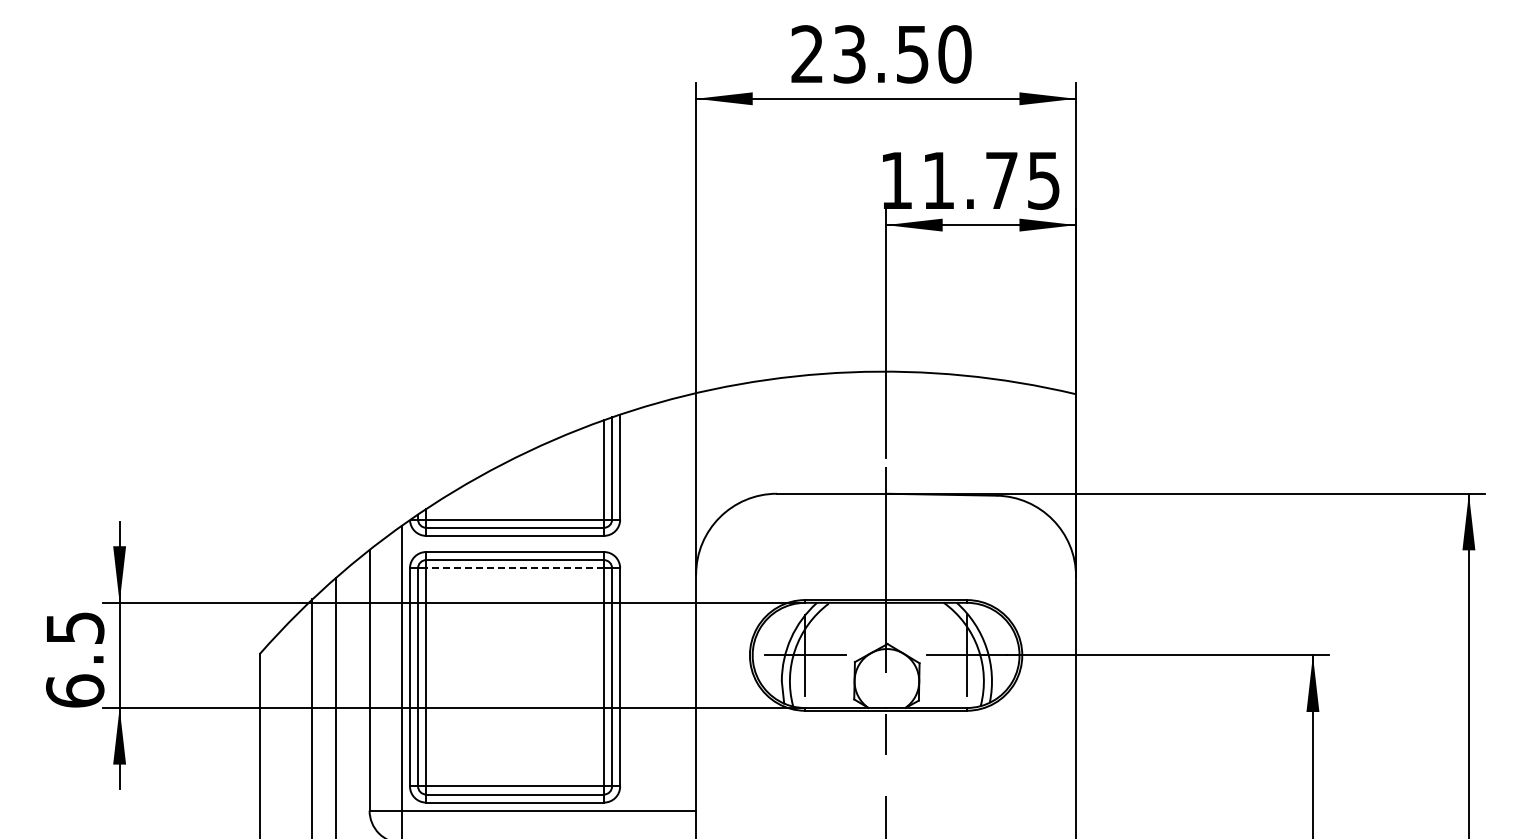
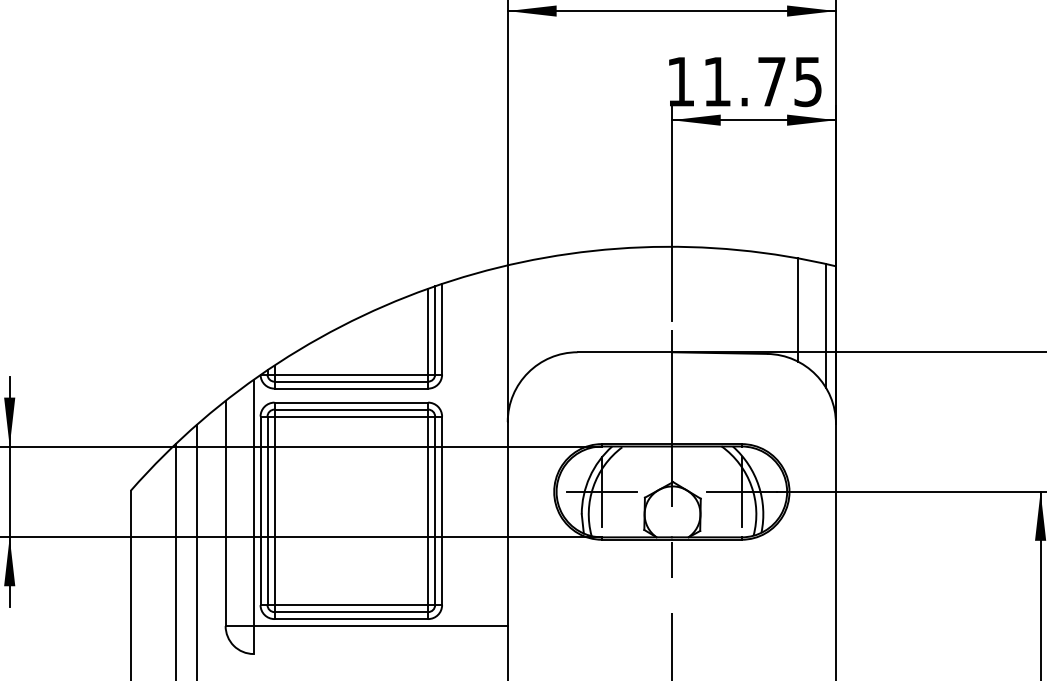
line: (1032, 444) -> (798, 309), added
line: (1064, 463) -> (825, 326), added
line: (515, 568) -> (351, 416), dashed -> solid

